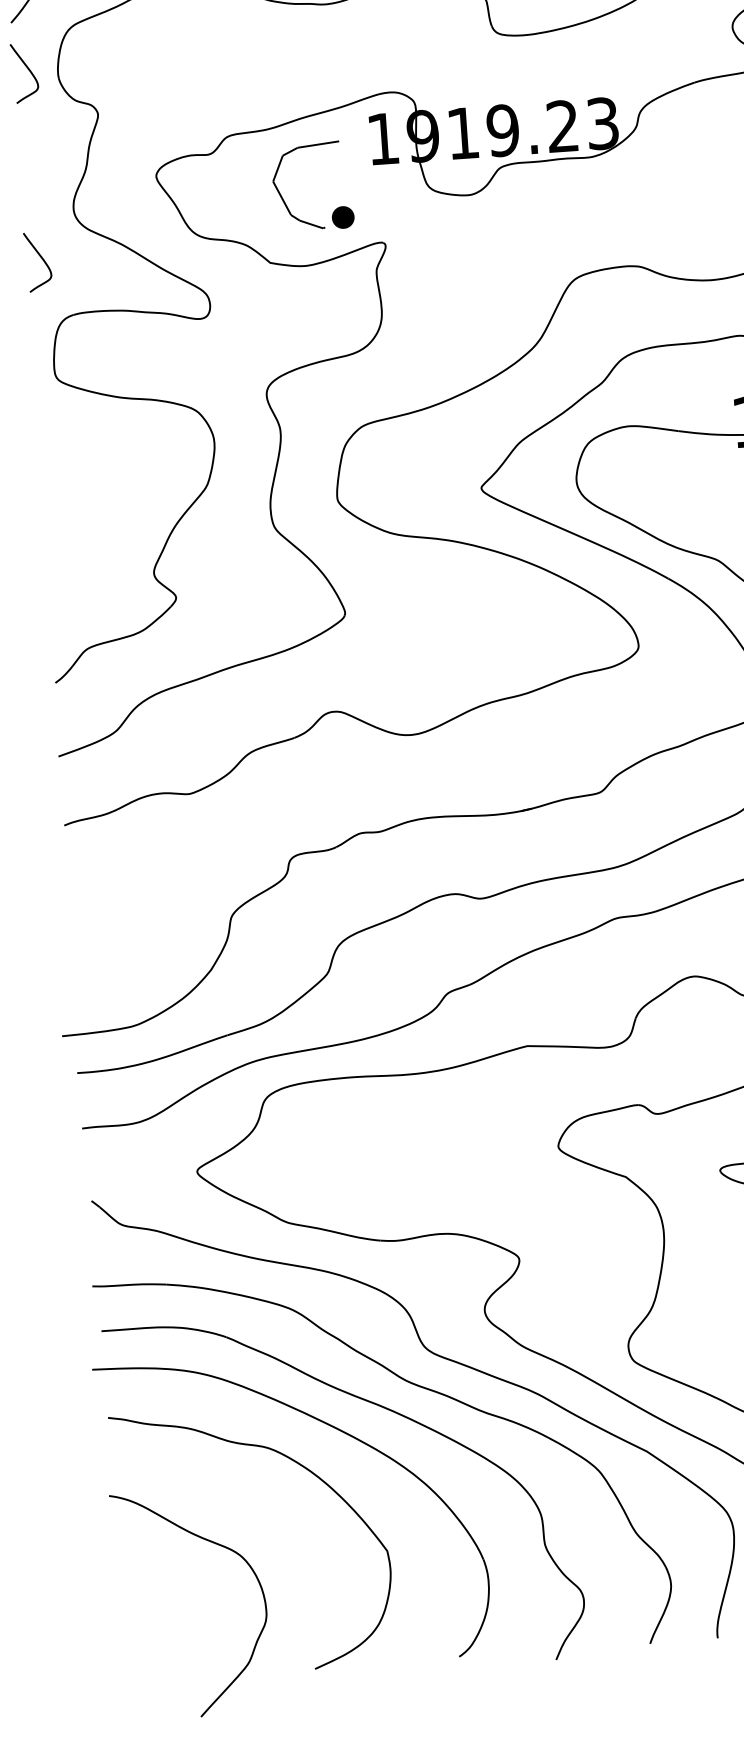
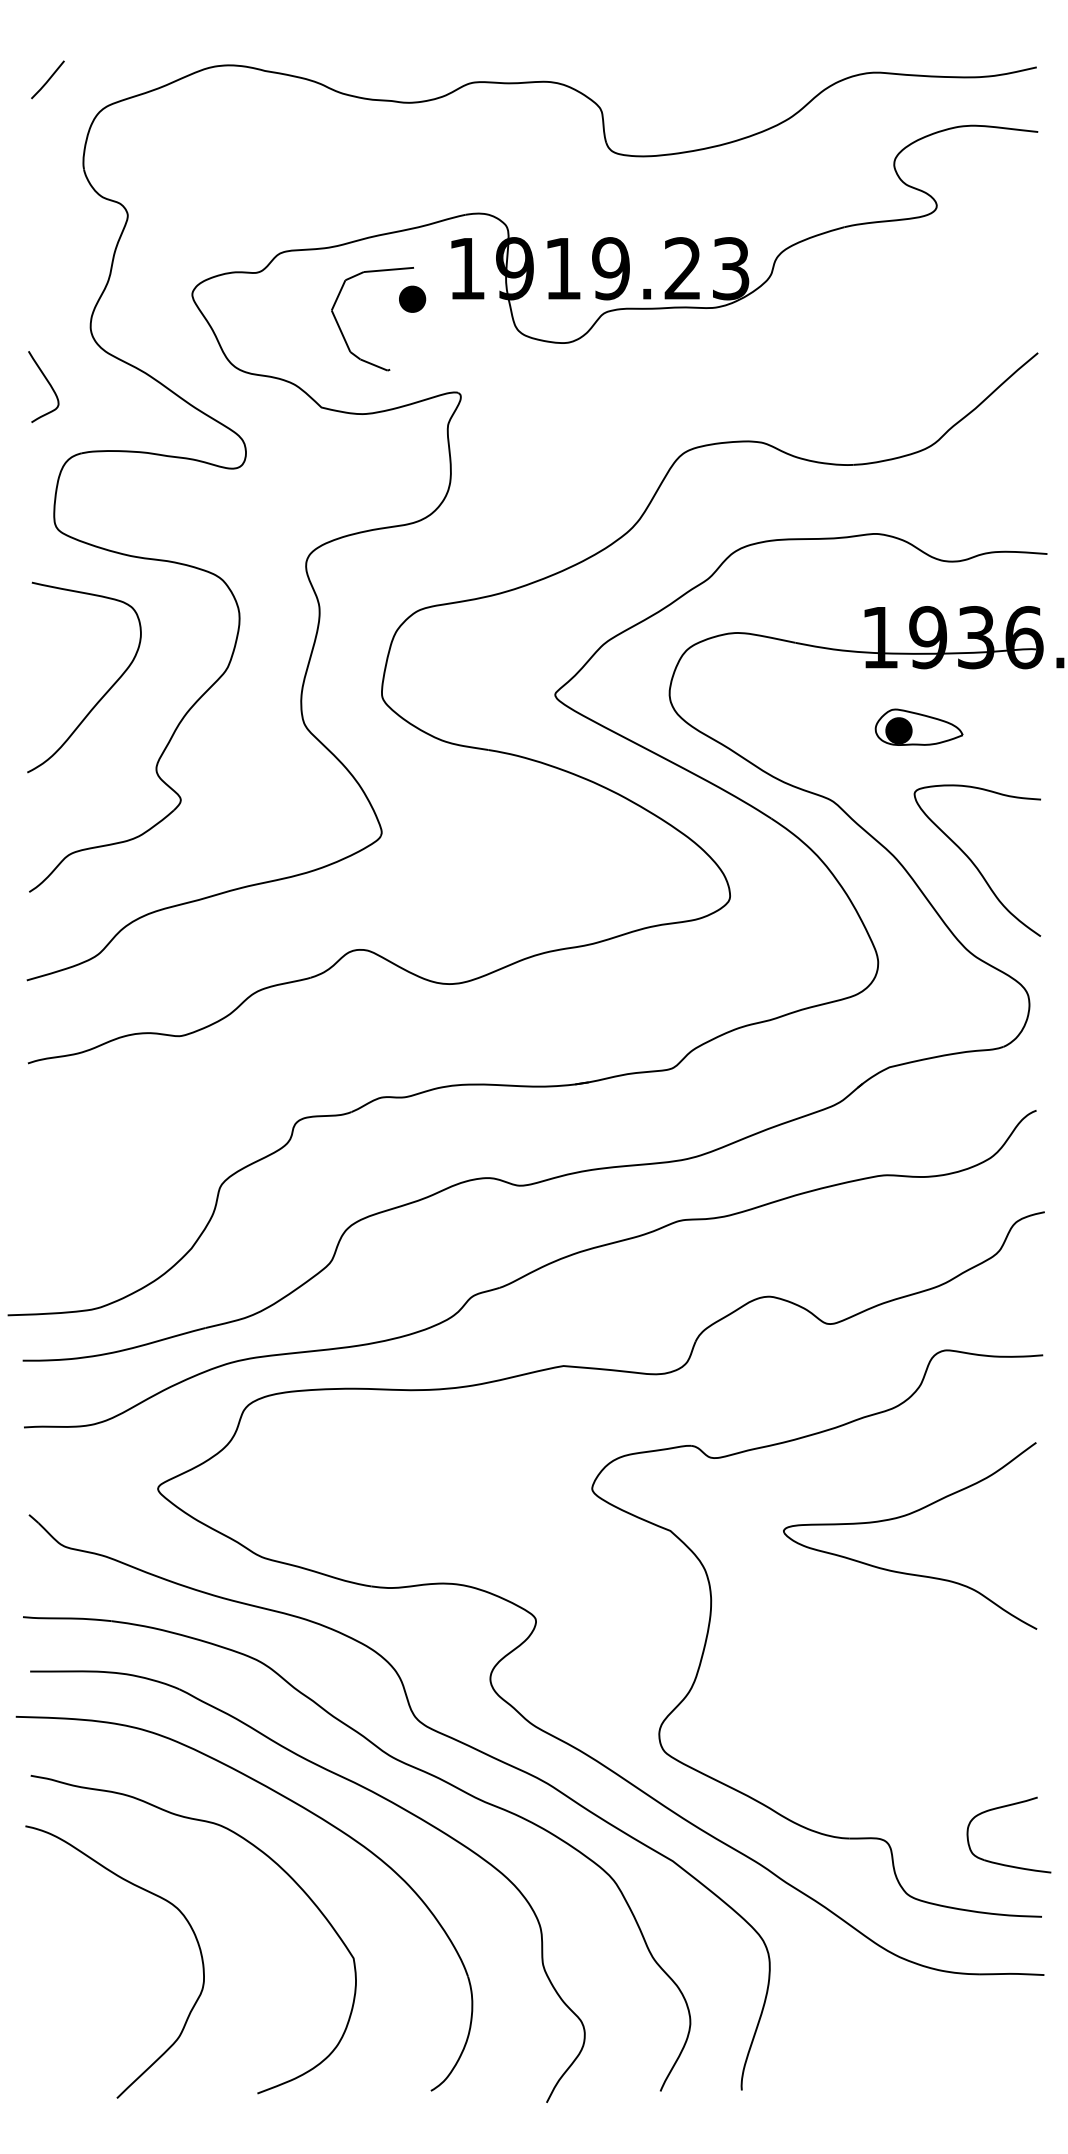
curve: (27, 69) -> (47, 155), removed
part: (343, 216) -> (412, 298), moved
curve: (105, 514) -> (103, 694), added
curve: (214, 1543) -> (147, 1892), moved

